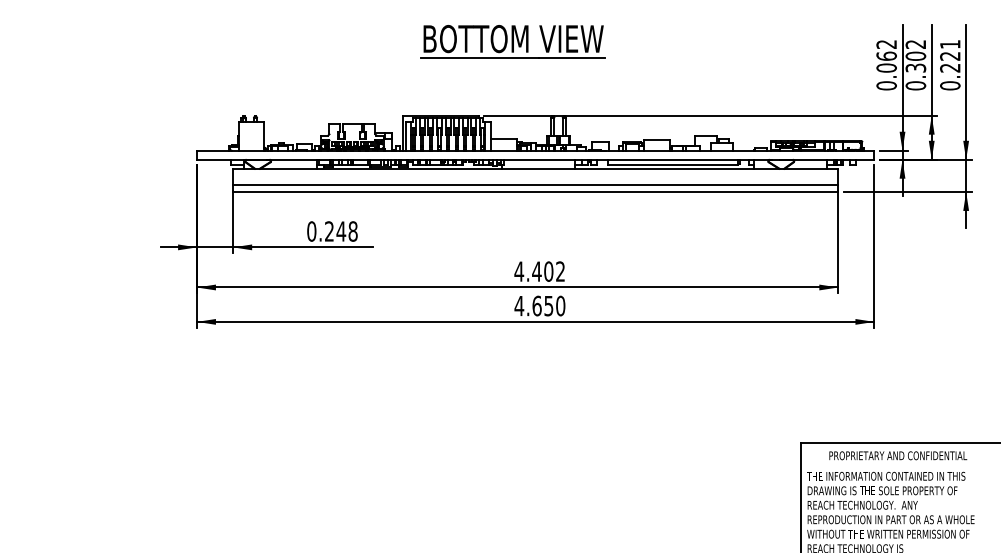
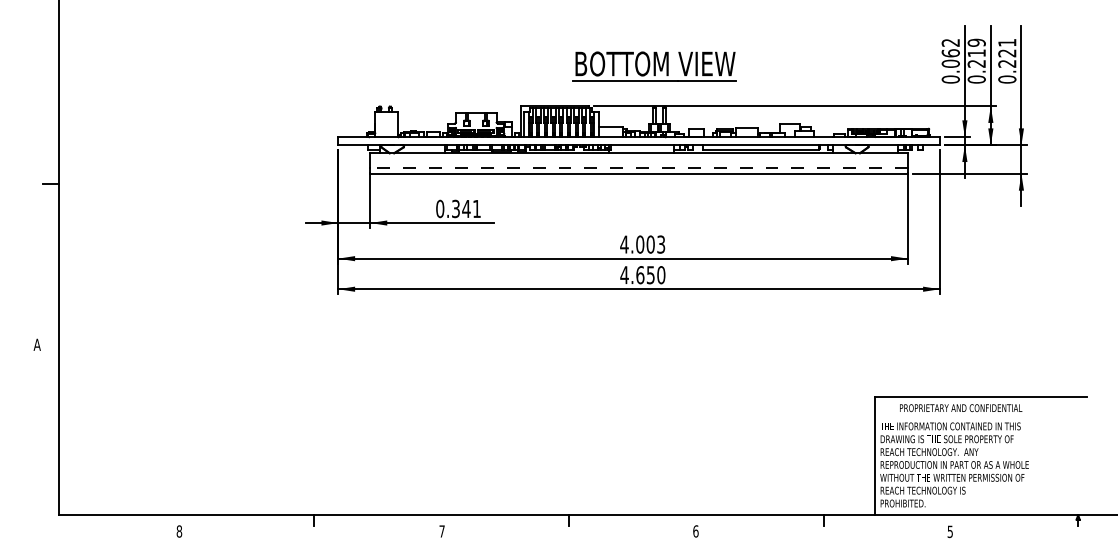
part: (512, 41) -> (654, 66), moved
text: (915, 55) -> (976, 52), 0.302 -> 0.219
line: (536, 185) -> (639, 168), solid -> dashed
text: (341, 231) -> (466, 208), 0.248 -> 0.341
text: (548, 271) -> (650, 244), 4.402 -> 4.003

